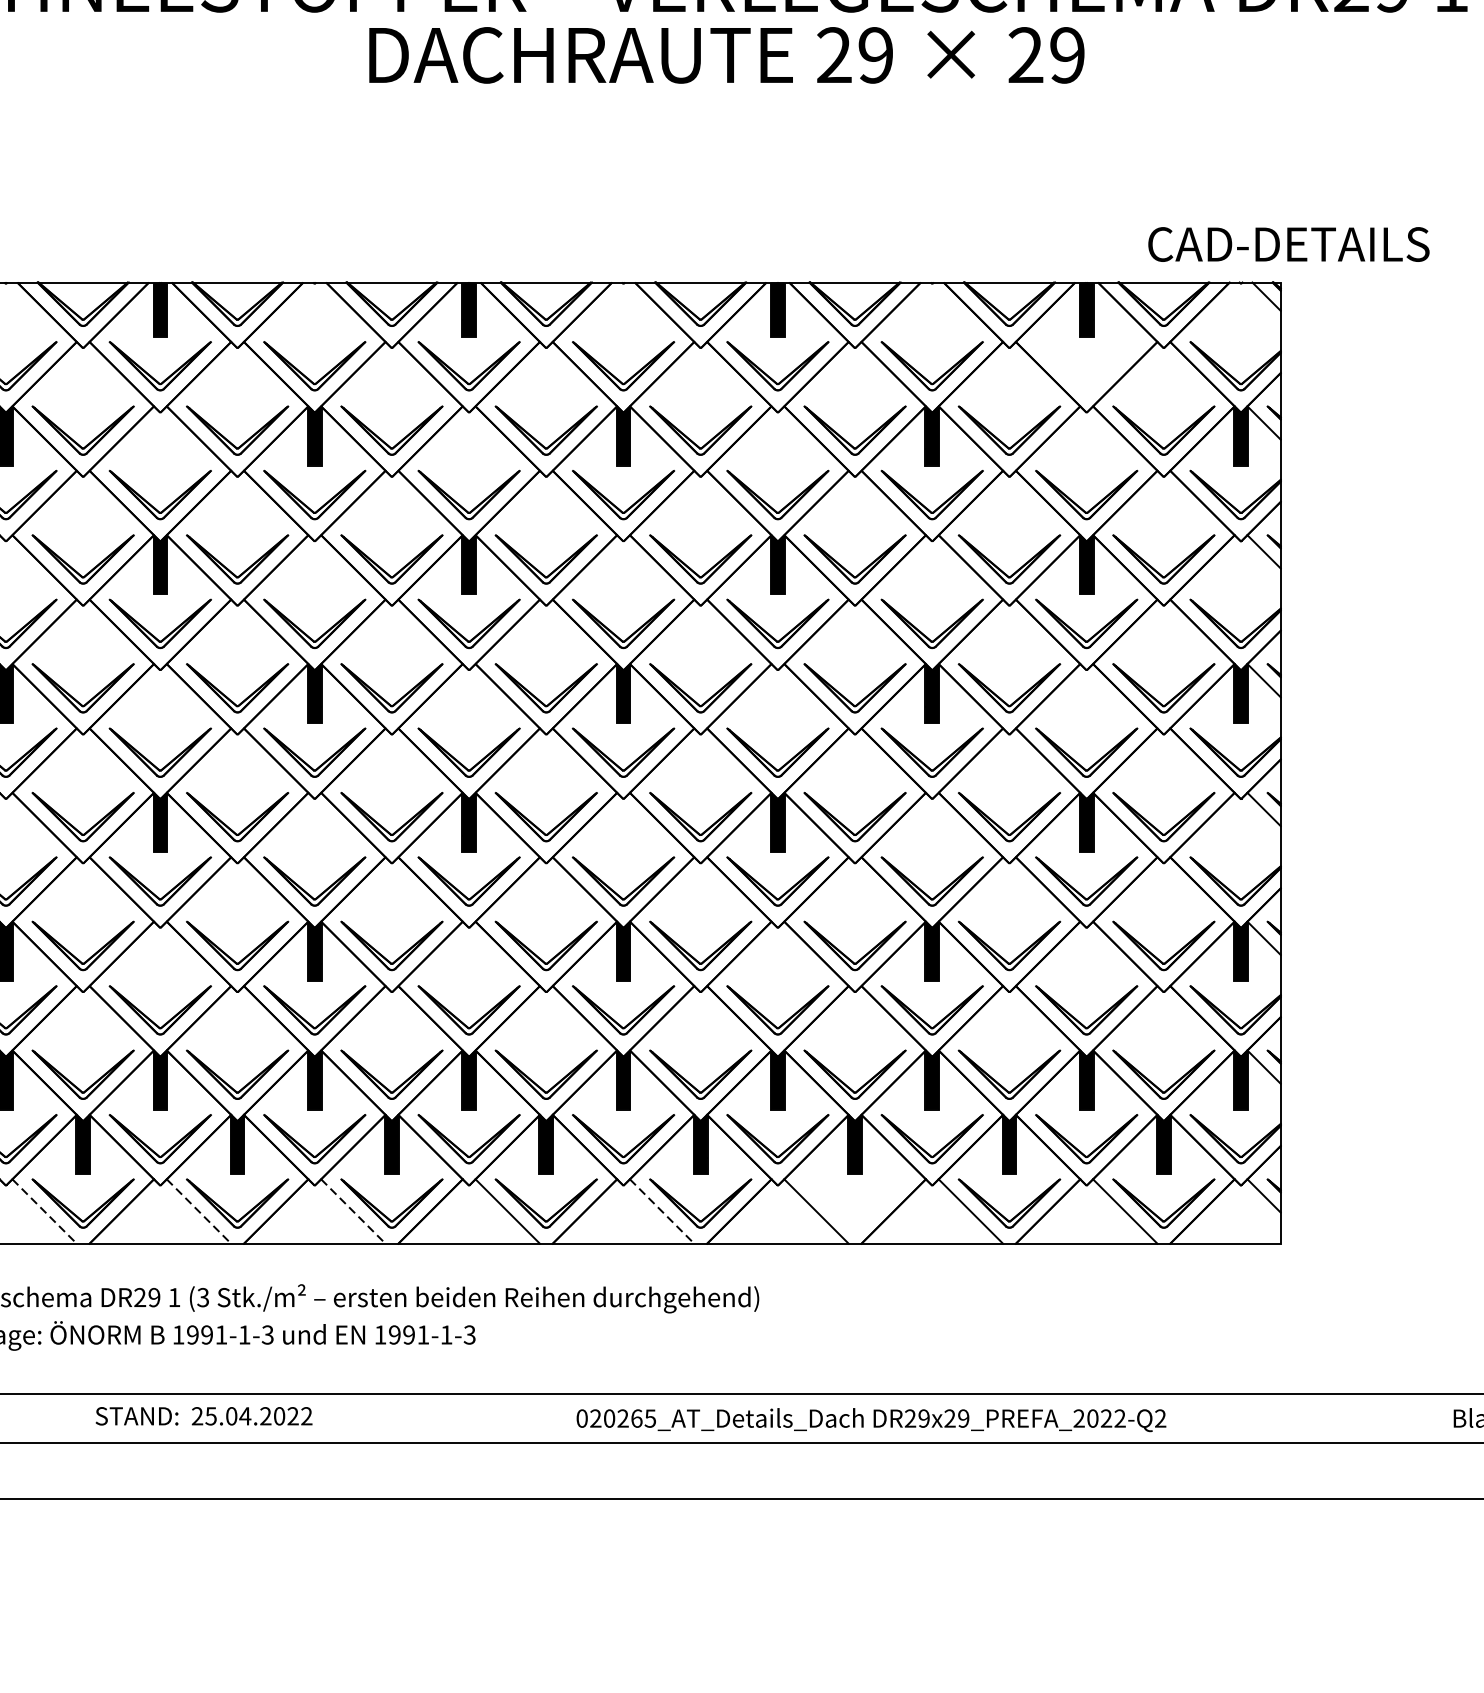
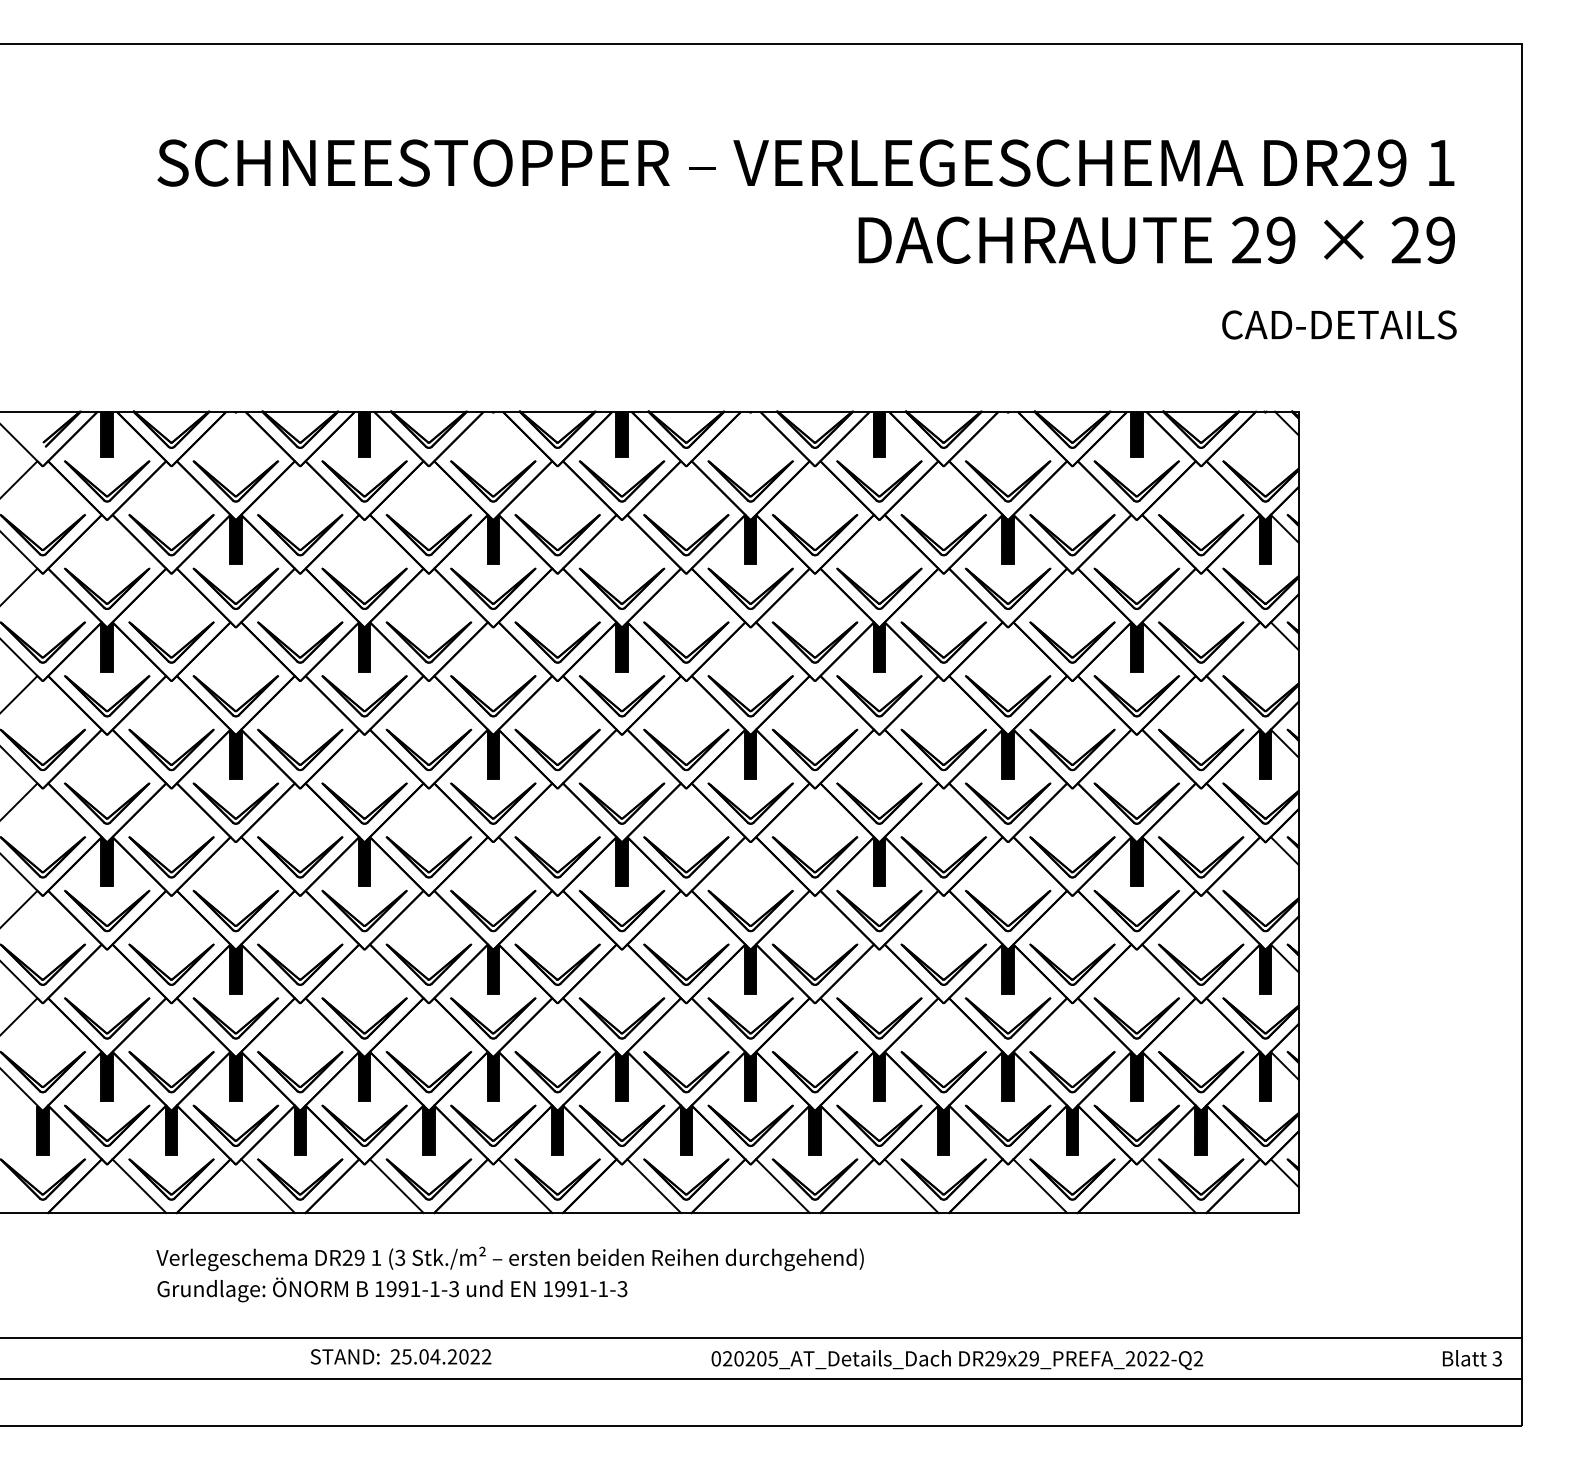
text: (726, 54) -> (1156, 239), moved
text: (1289, 243) -> (1339, 324), moved
part: (1080, 377) -> (1131, 490), added
line: (45, 1211) -> (268, 1186), dashed -> solid
line: (198, 1211) -> (396, 1186), dashed -> solid
line: (353, 1211) -> (525, 1186), dashed -> solid
line: (661, 1211) -> (782, 1186), dashed -> solid
part: (845, 1211) -> (935, 1186), added
text: (636, 1418) -> (761, 1358), 020265_AT_Details_Dach -> 020205_AT_Details_Dach

